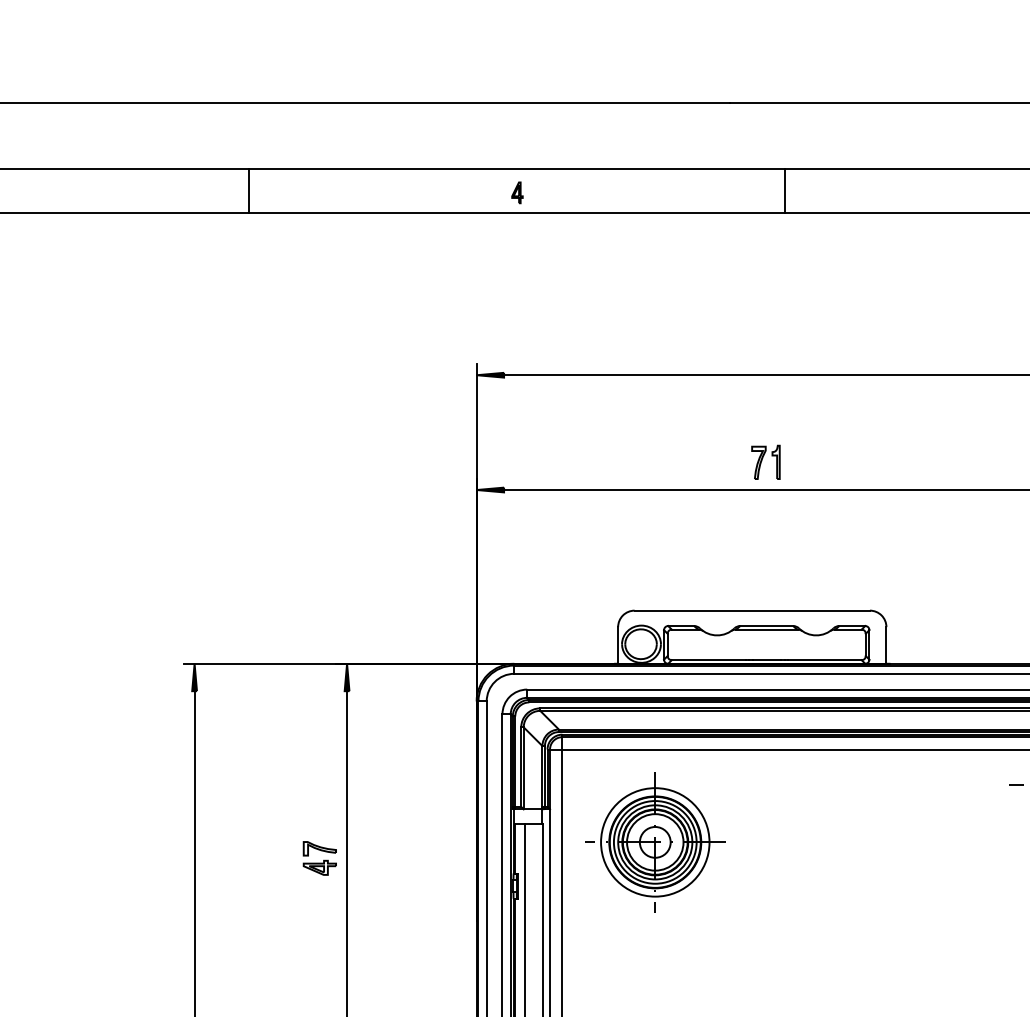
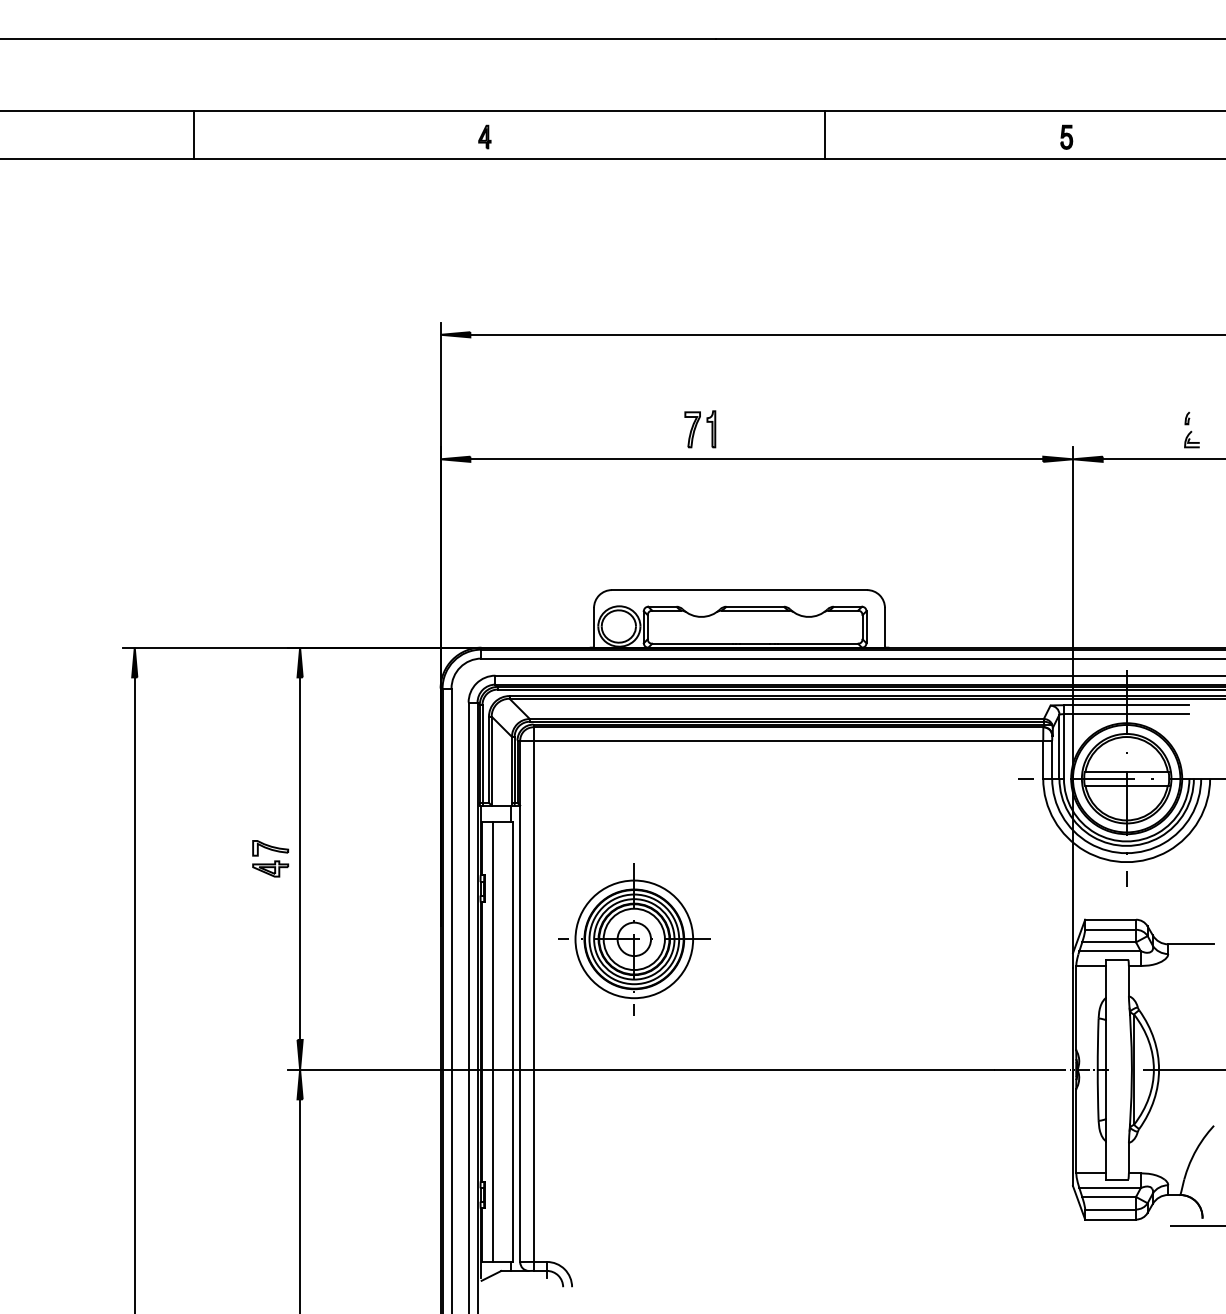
line: (785, 190) -> (825, 134), moved
part: (766, 462) -> (700, 429), moved
part: (655, 842) -> (634, 939), moved

